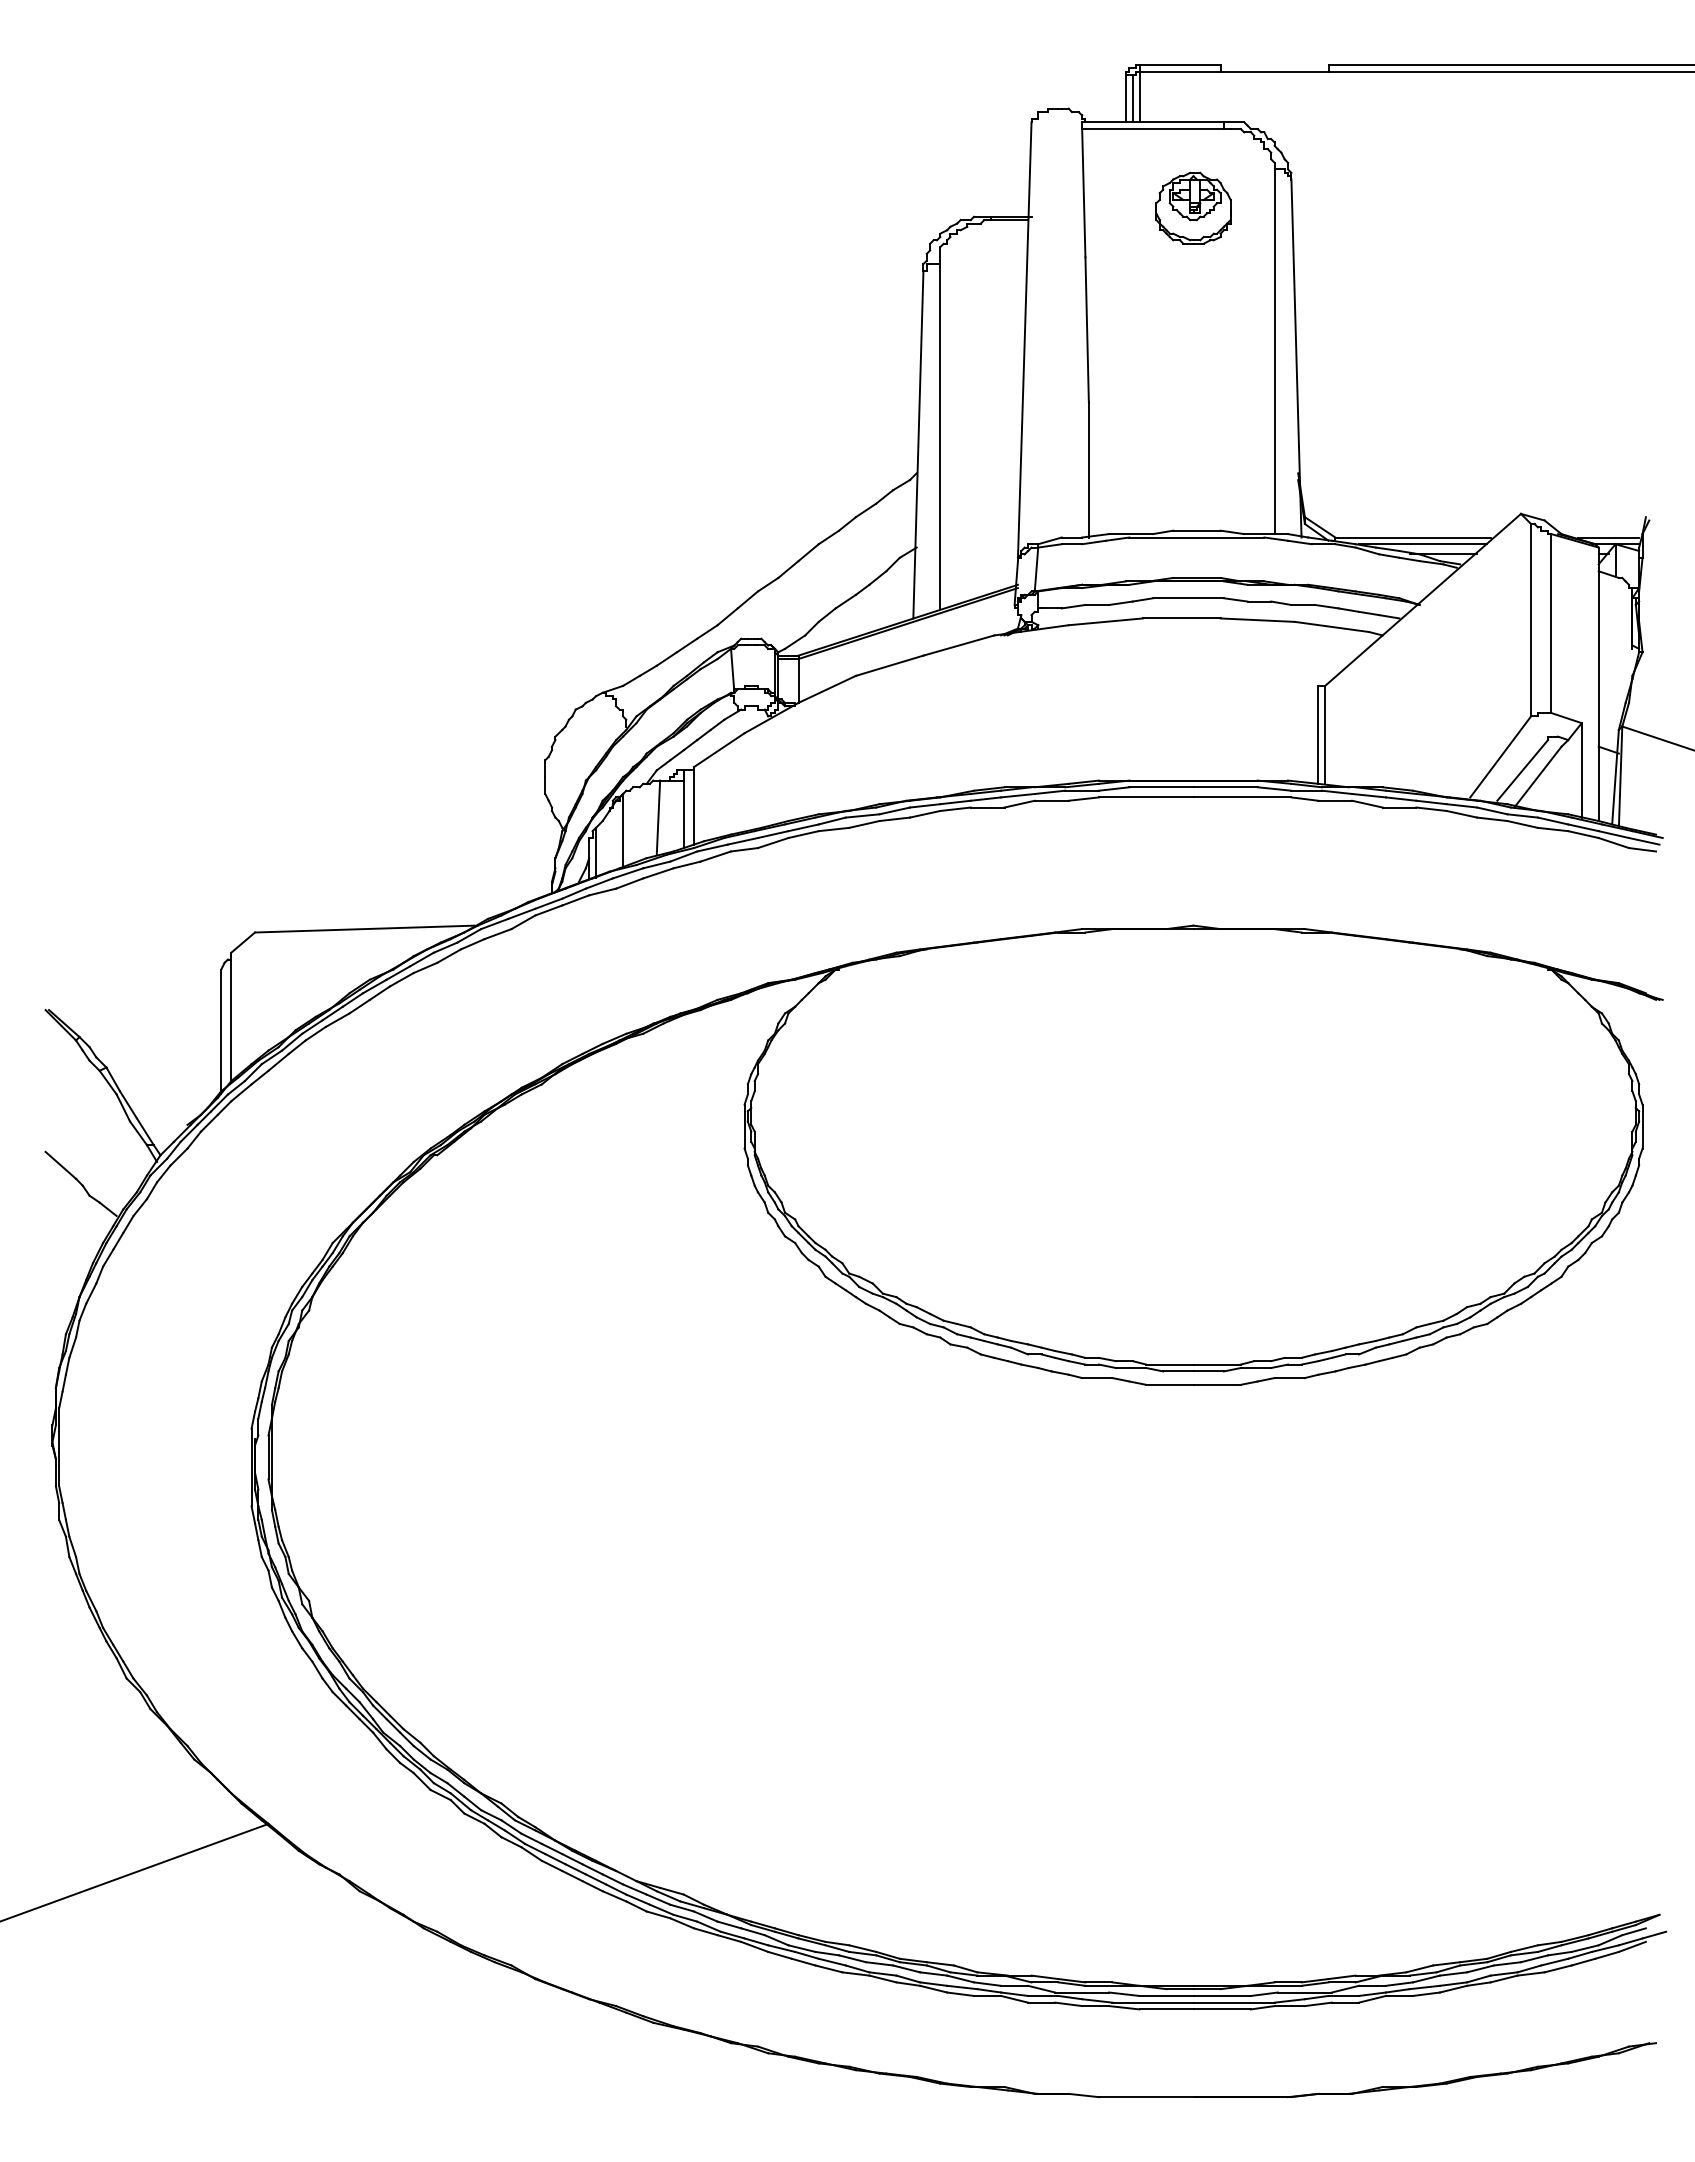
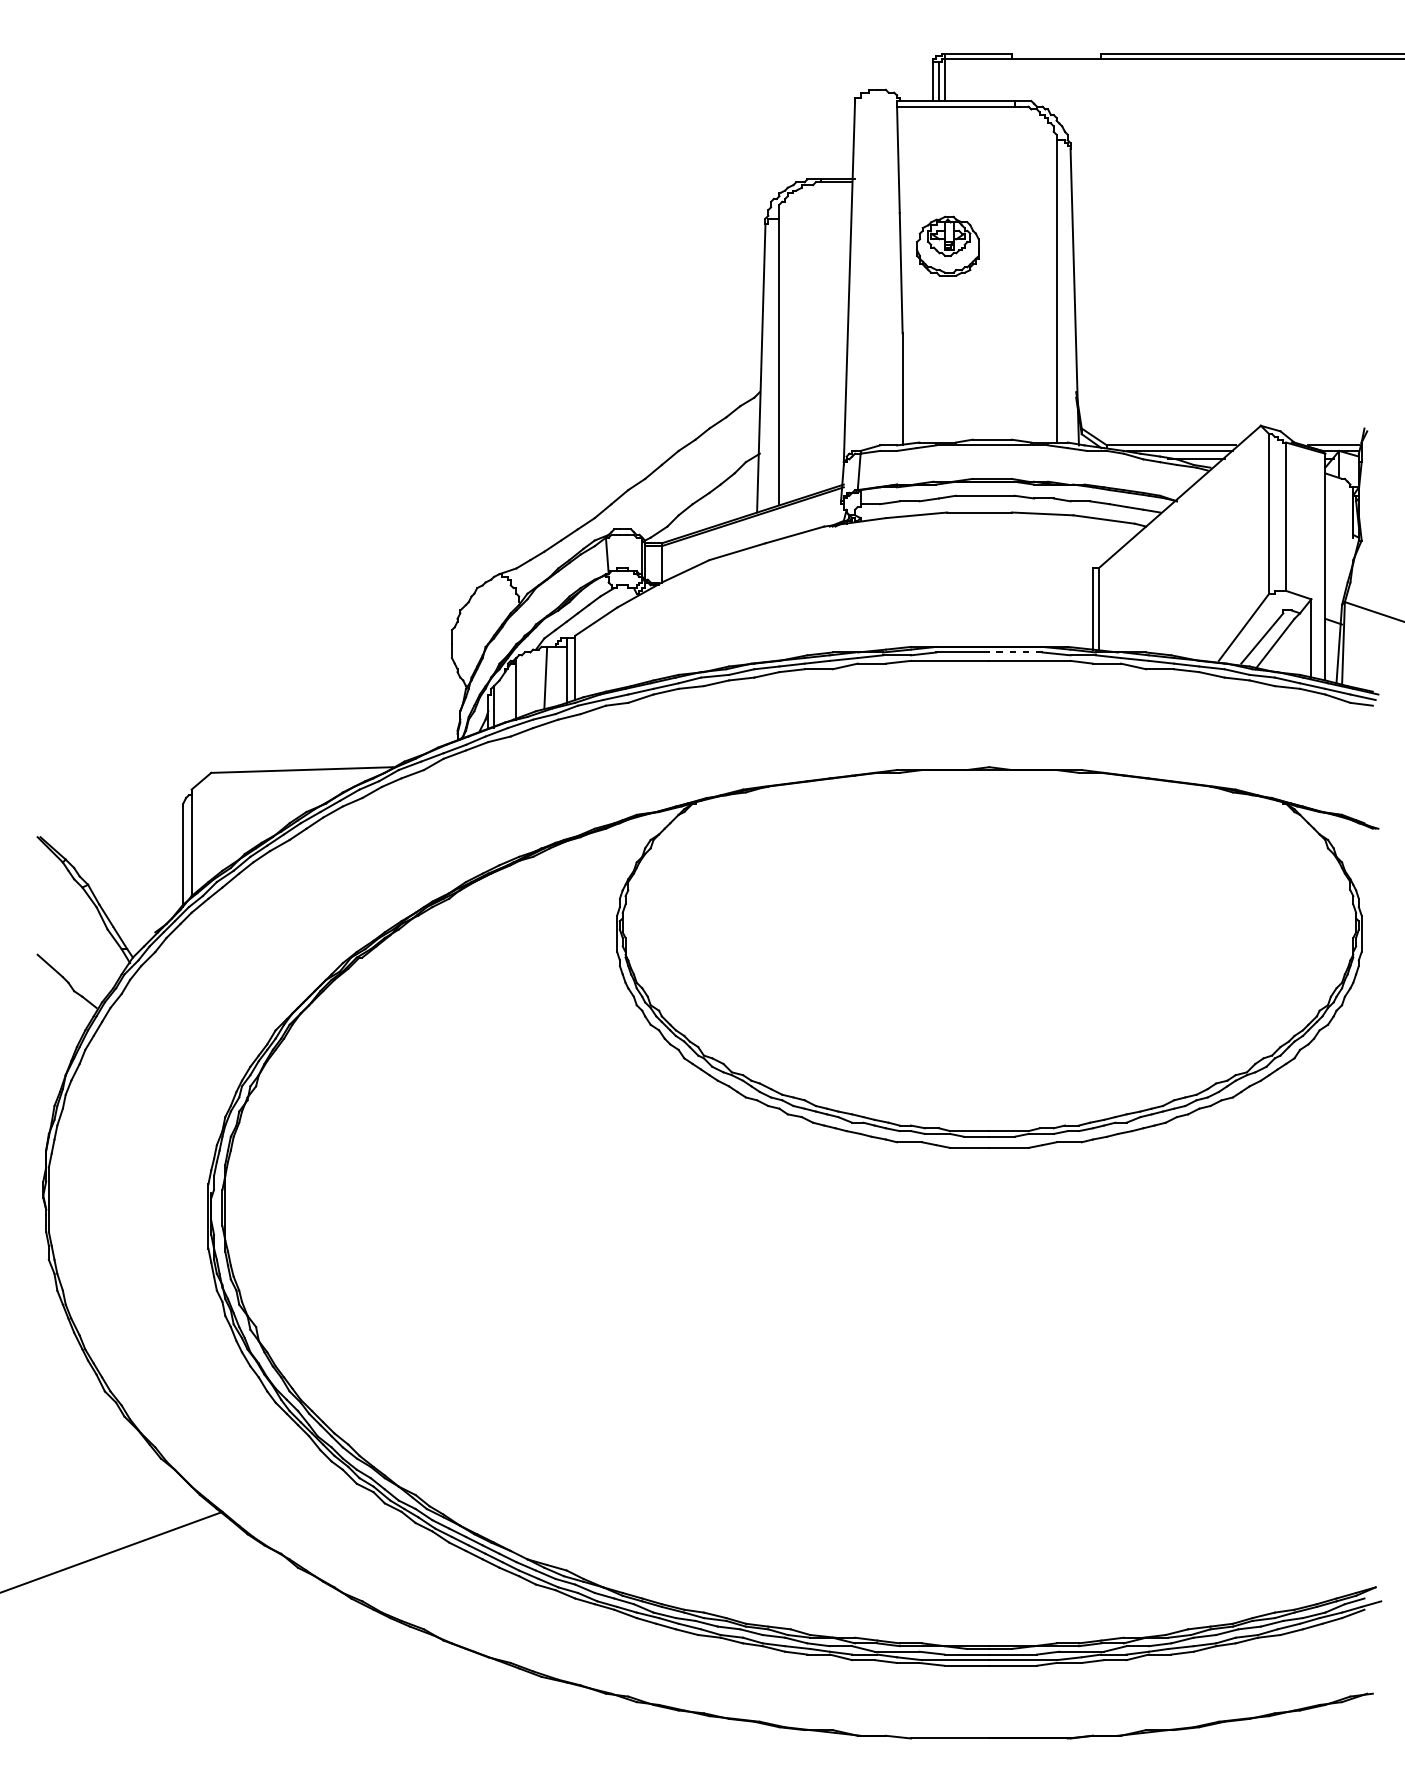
part: (1193, 207) -> (947, 245), moved
line: (1225, 787) -> (1015, 652), solid -> dashed

